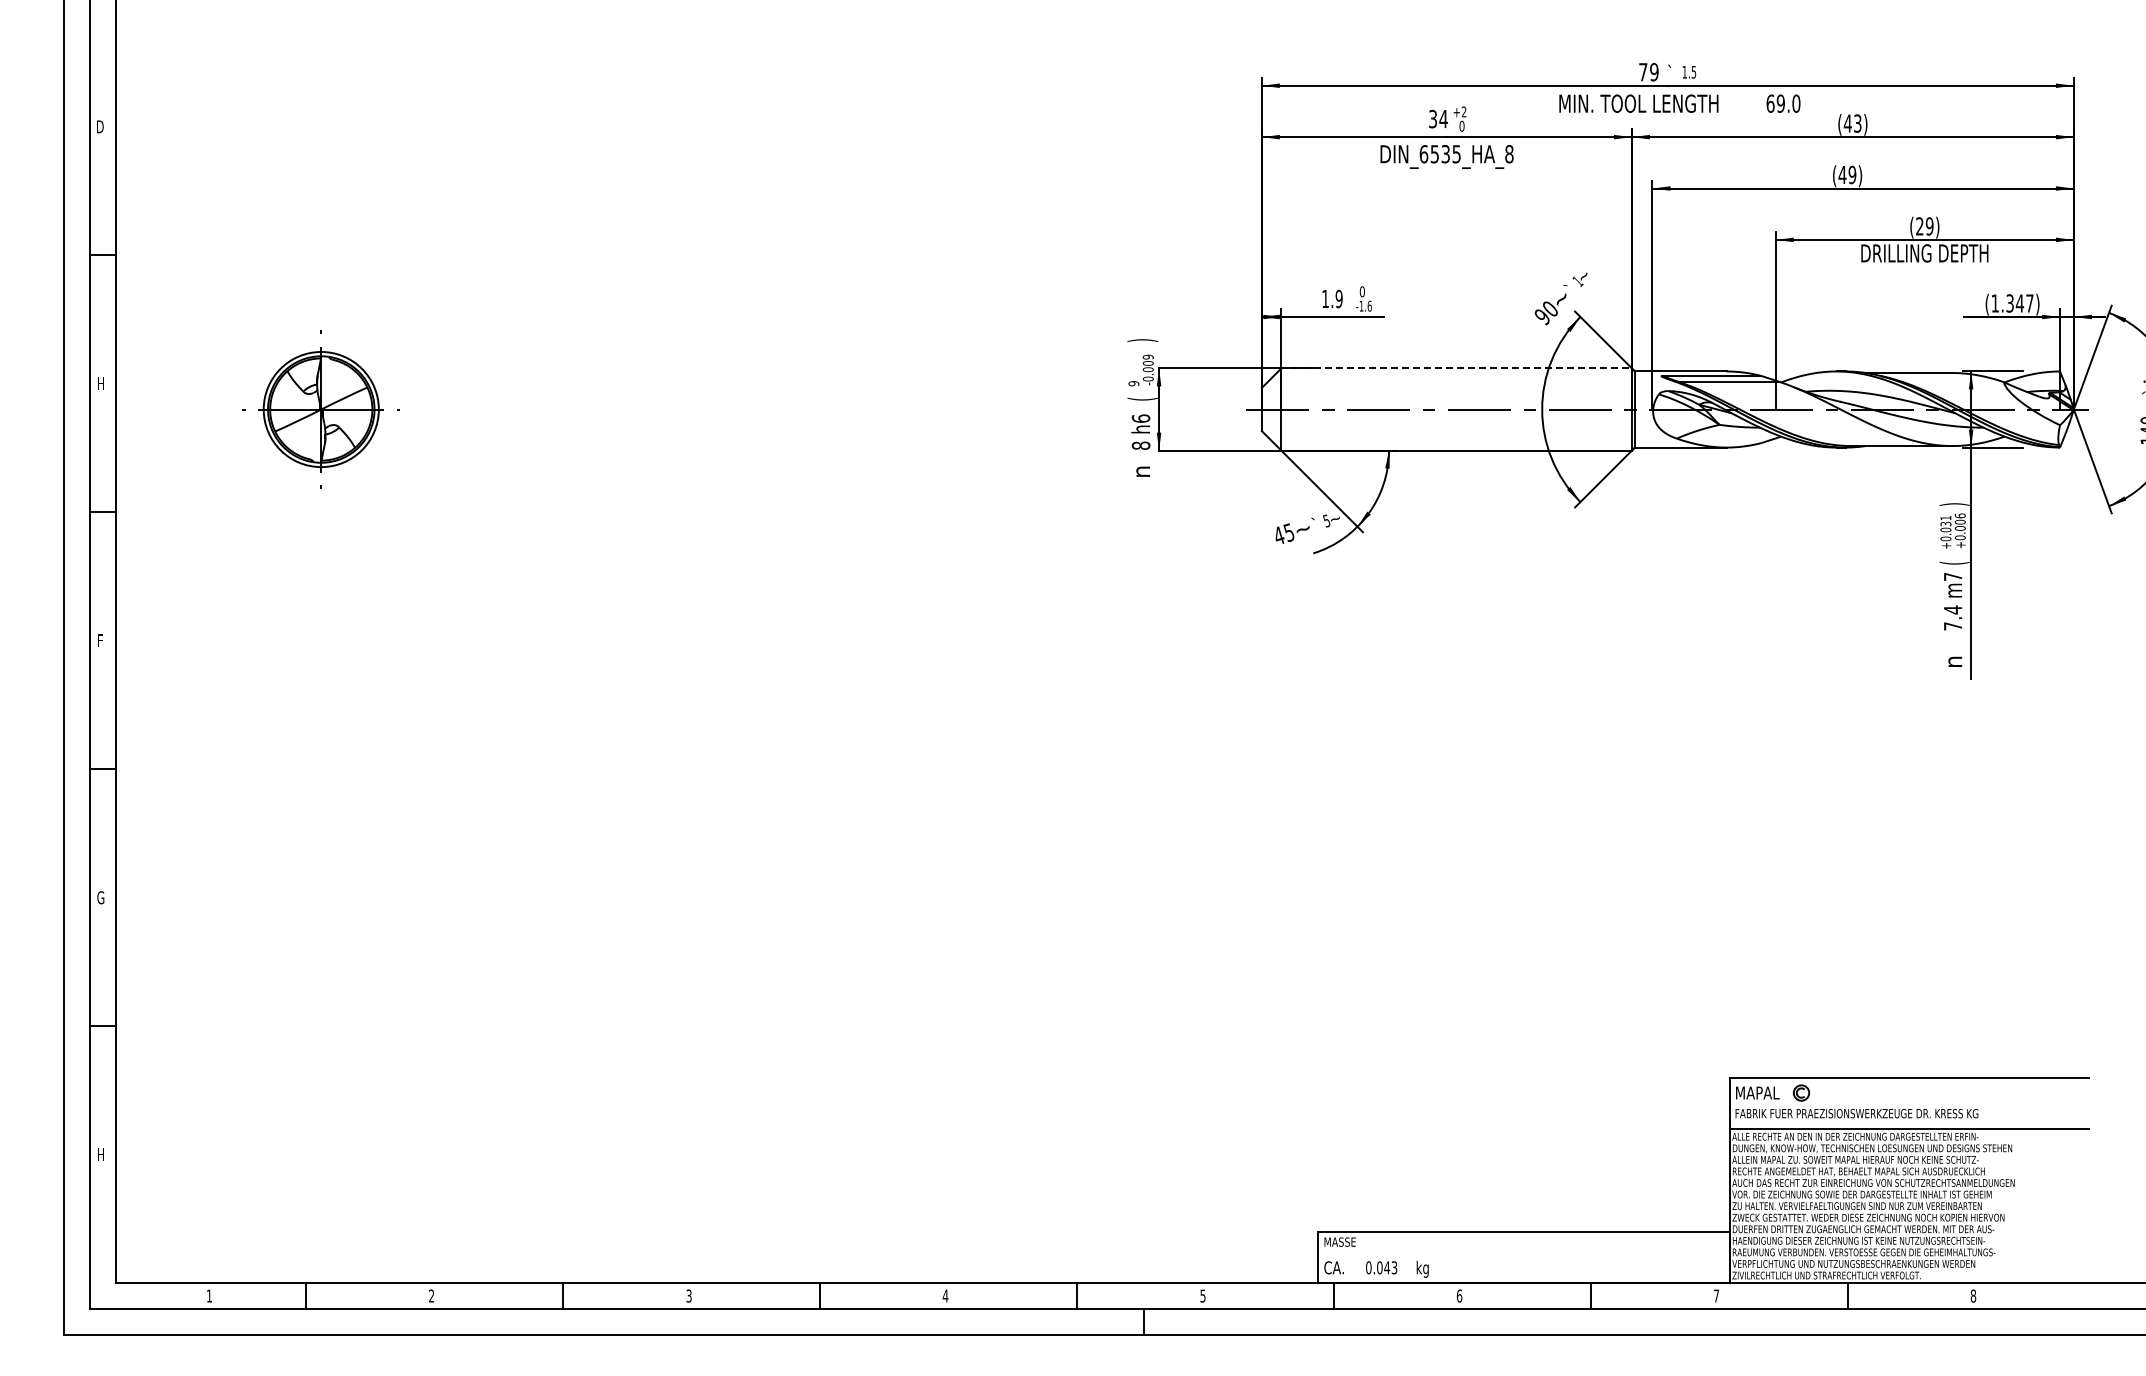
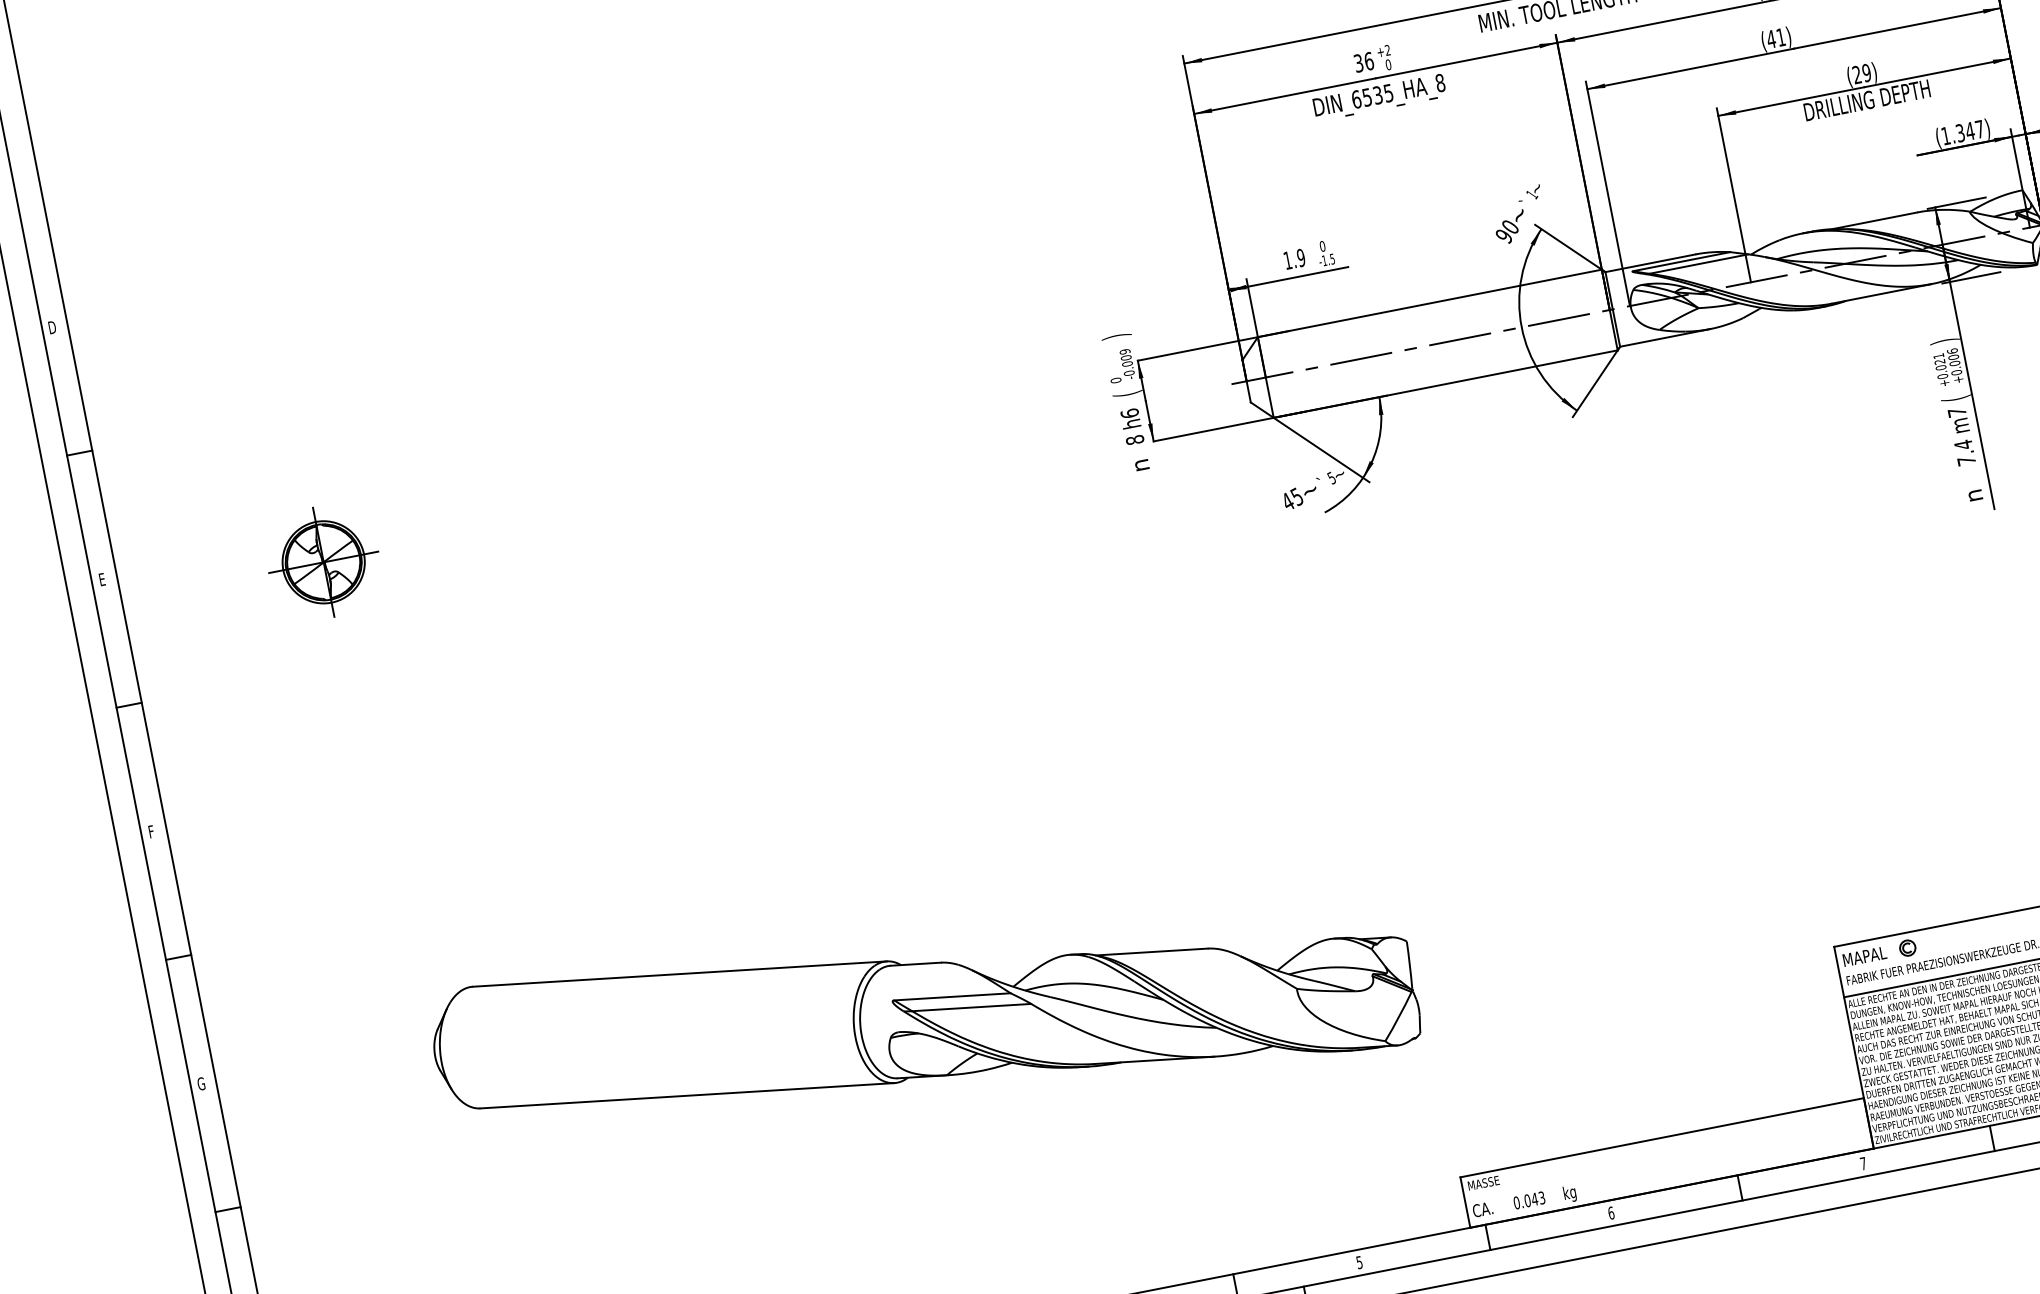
text: (1443, 118) -> (1368, 60), 34 -> 36
text: (1852, 174) -> (1780, 36), (49) -> (41)
text: (1369, 305) -> (1332, 258), -1.6 -> -1.5
line: (1457, 368) -> (1430, 303), dashed -> solid
text: (101, 383) -> (102, 579), H -> E
text: (1133, 383) -> (1115, 380), 9 -> 0
part: (321, 409) -> (323, 562), size x0.71
text: (1946, 523) -> (1940, 361), +0.031 -> +0.021
part: (822, 972) -> (923, 1018), added

